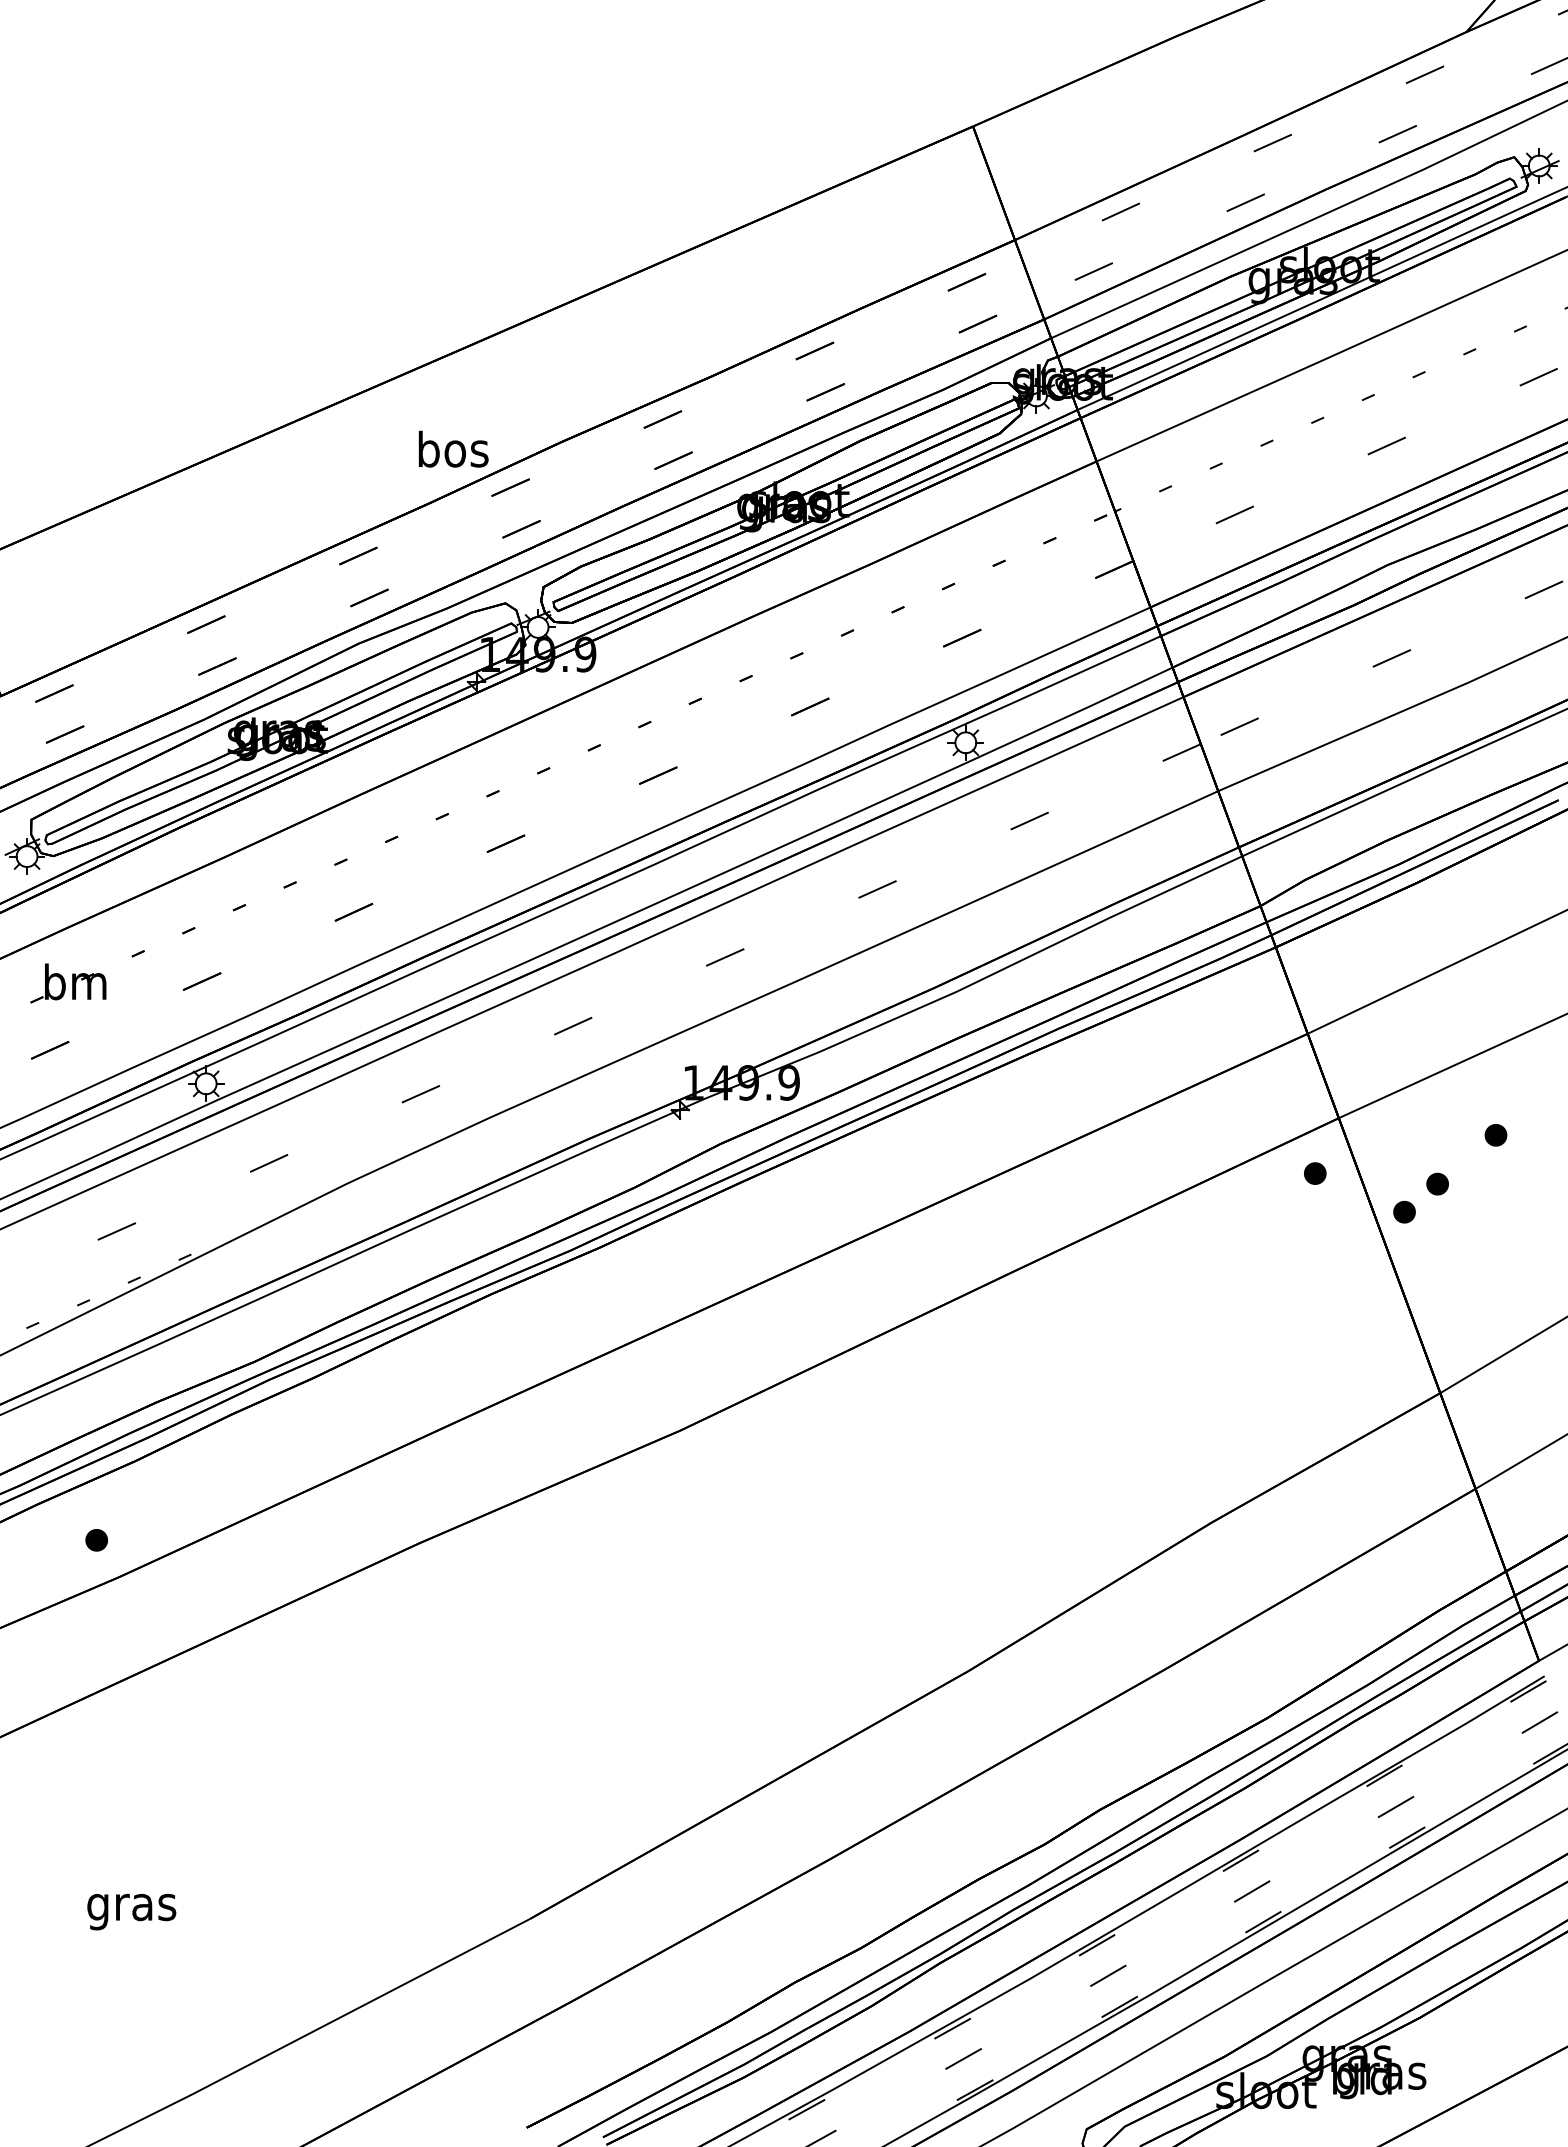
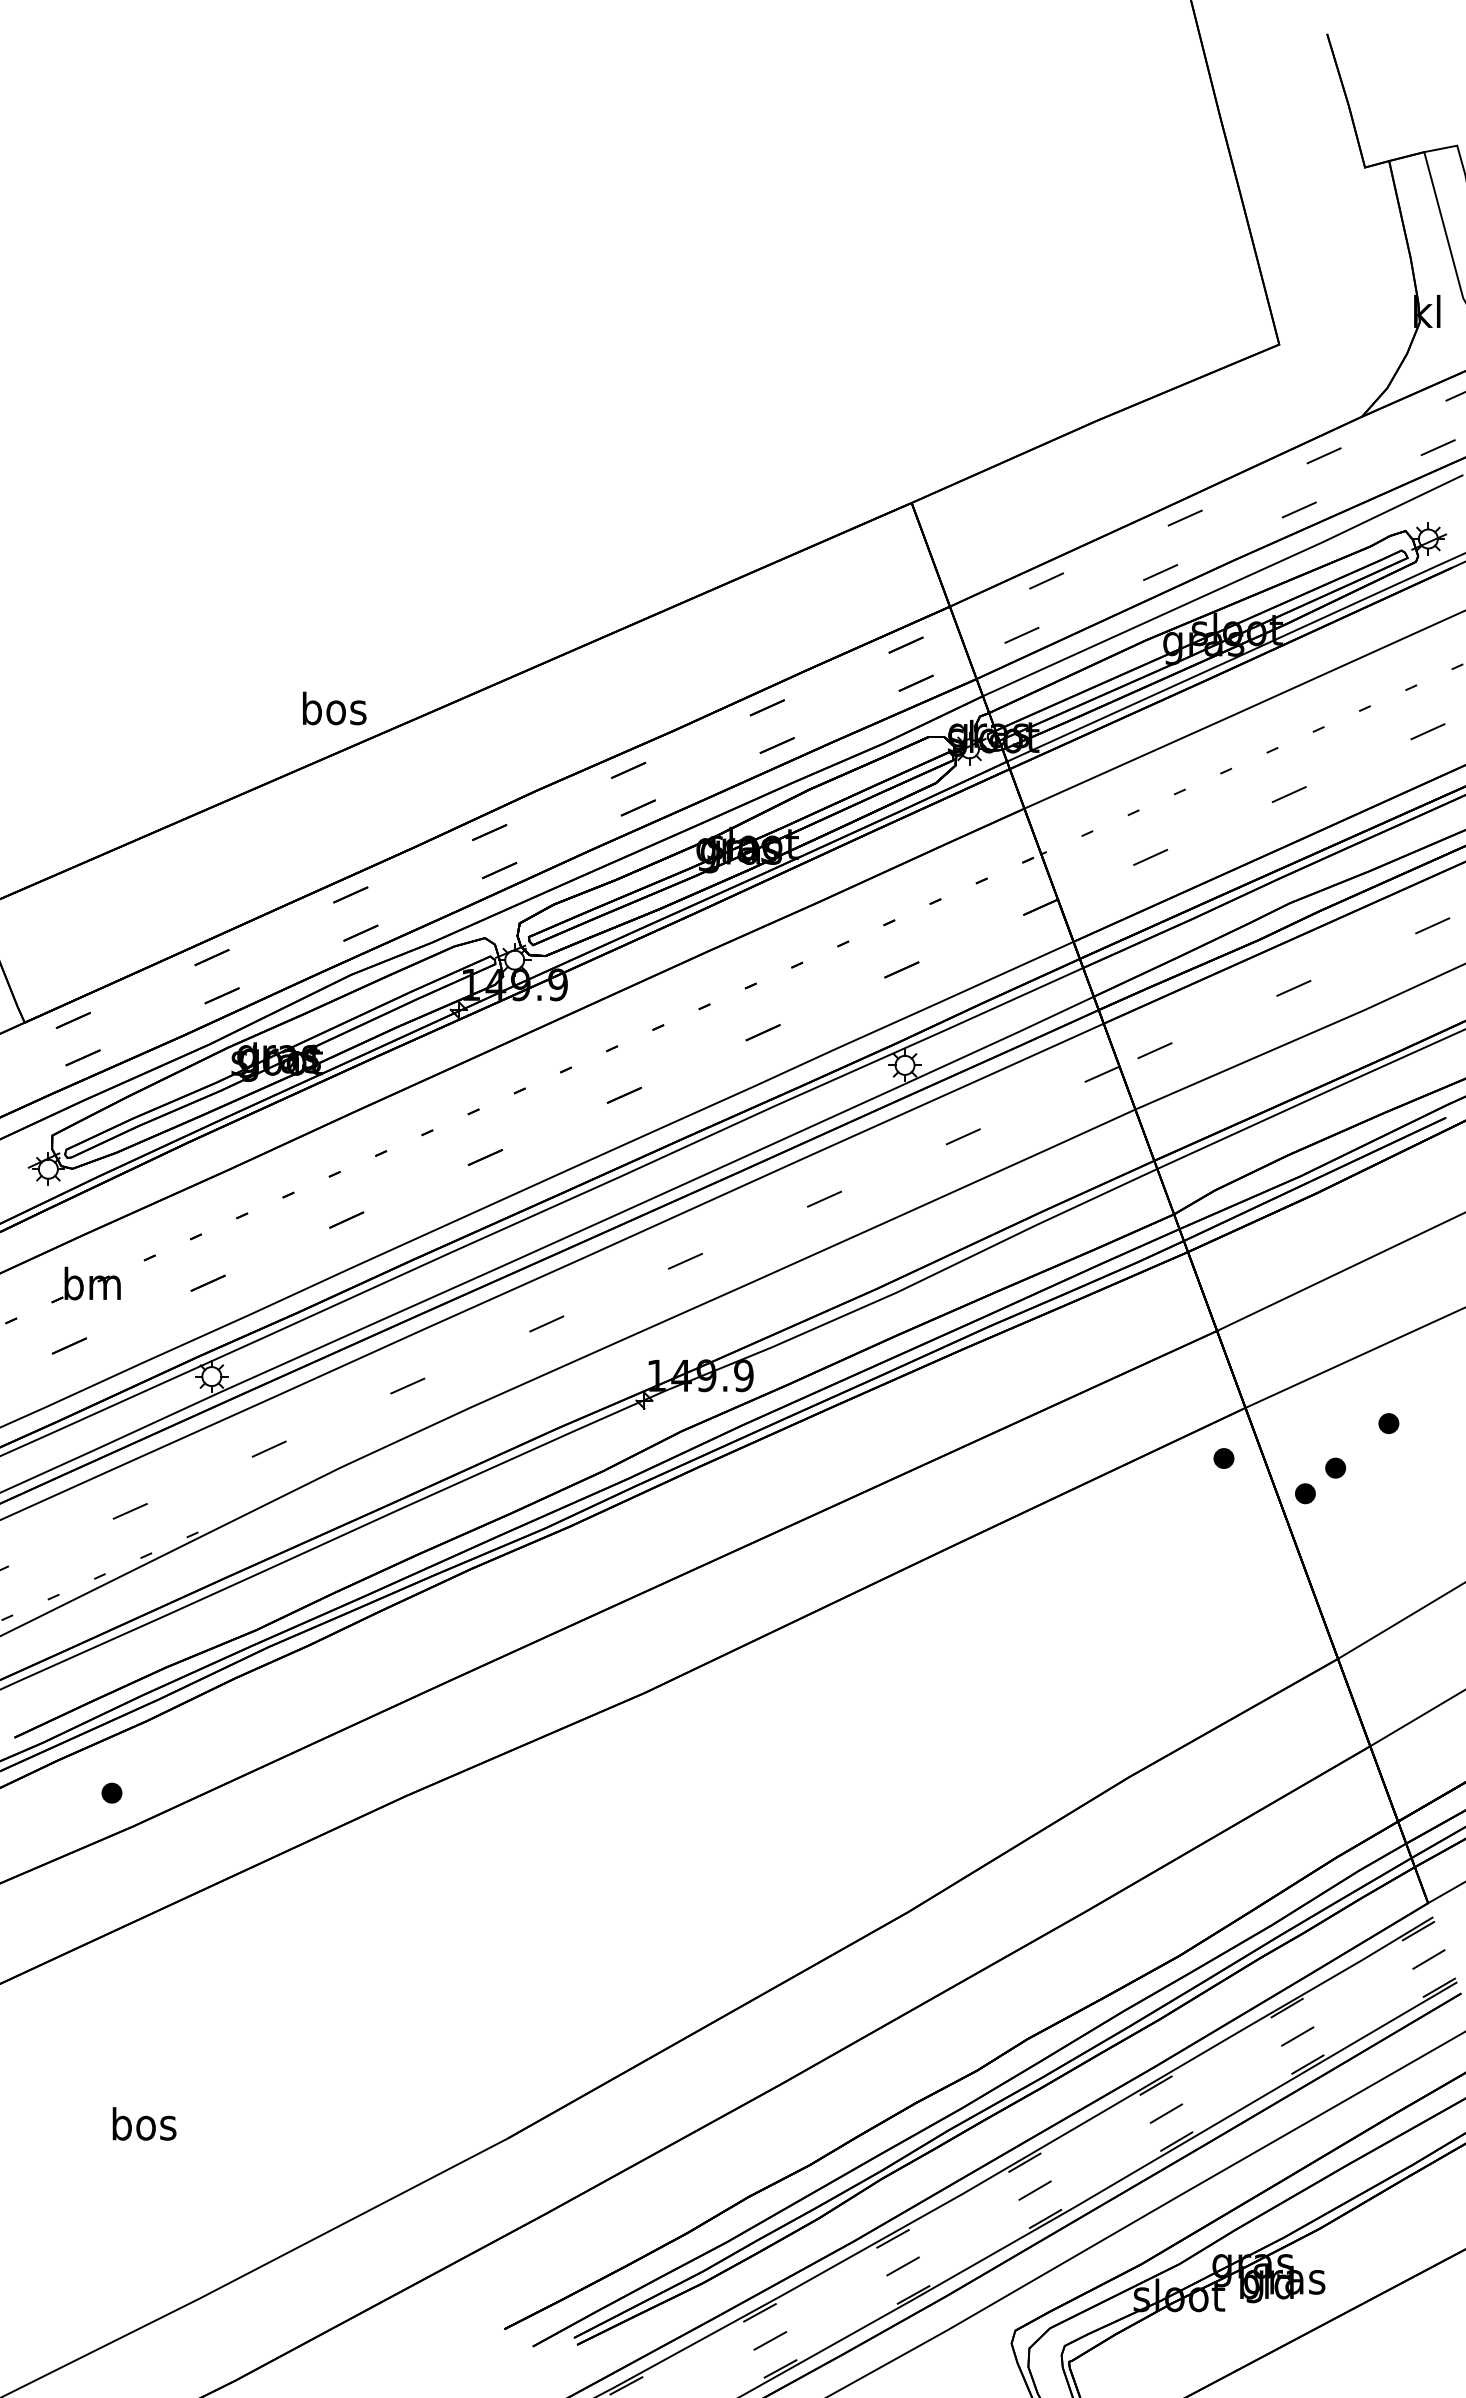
text: (453, 449) -> (334, 708), moved
text: (131, 1907) -> (143, 2128), gras -> bos

